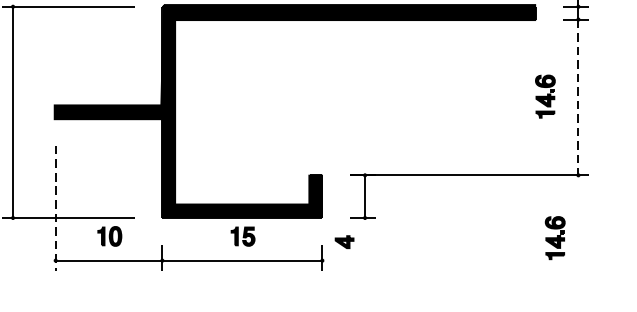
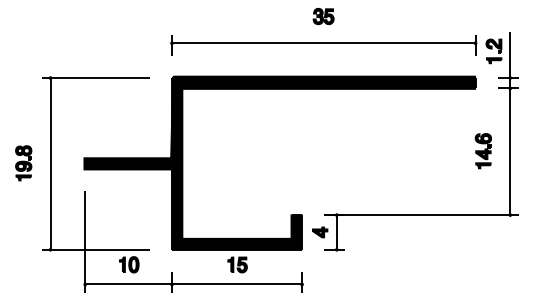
line: (578, 98) -> (510, 152), dashed -> solid
line: (56, 209) -> (85, 242), dashed -> solid
part: (554, 238) -> (490, 266), removed
part: (345, 242) -> (320, 232), moved

